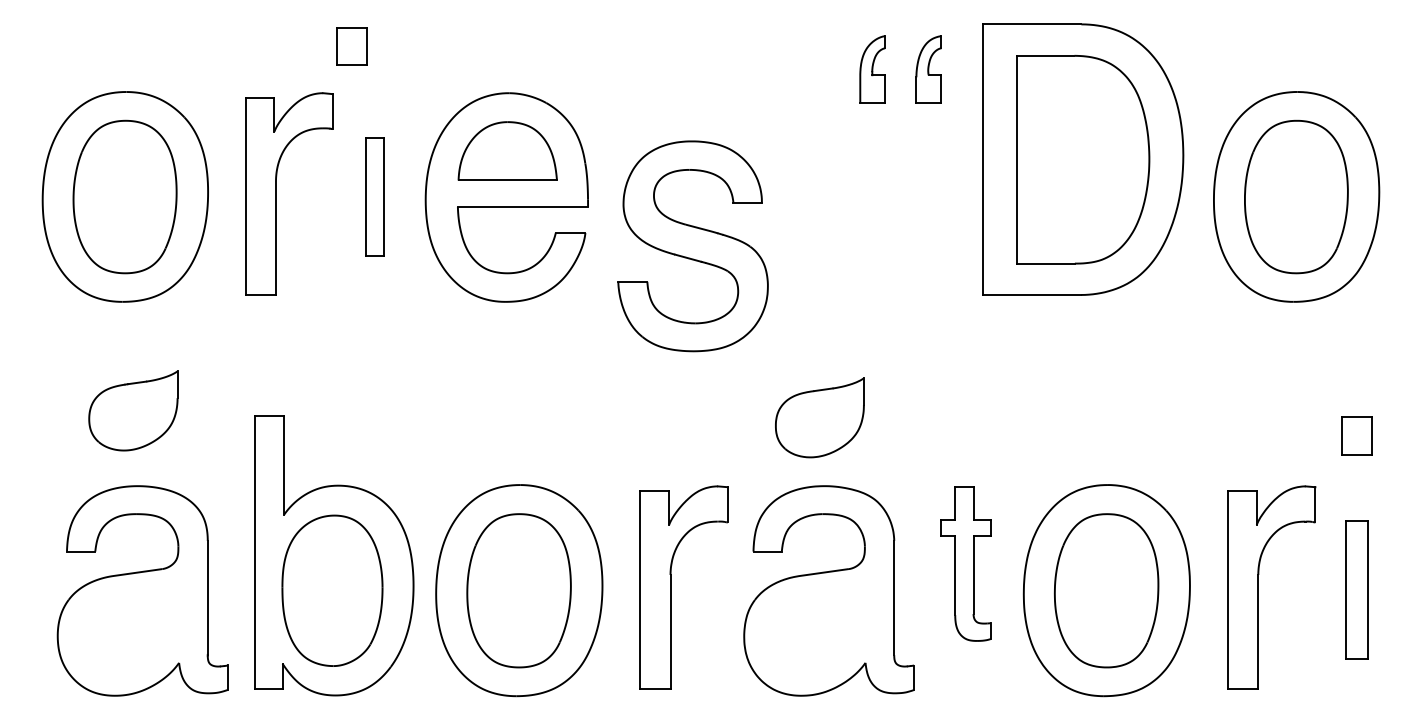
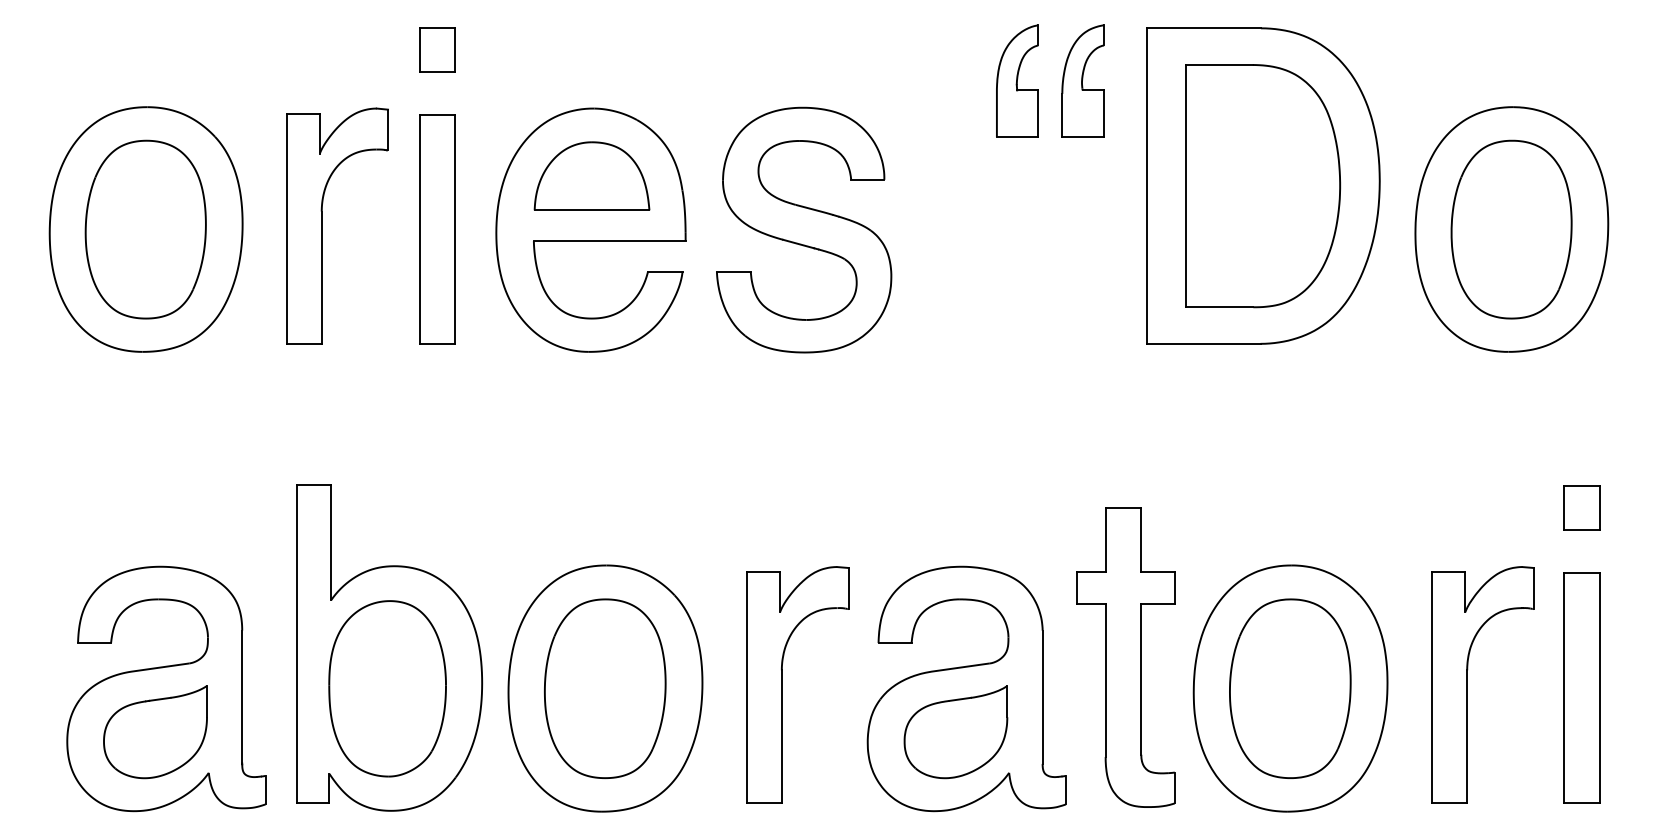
part: (352, 45) -> (437, 49), moved
part: (872, 69) -> (1017, 80), size x1.43
part: (928, 69) -> (1082, 80), size x1.43
part: (375, 196) -> (437, 229), size x1.67
part: (693, 245) -> (804, 229), moved
part: (133, 411) -> (155, 732), moved
part: (819, 418) -> (955, 732), moved
part: (965, 563) -> (1125, 657), size x1.67
part: (1356, 589) -> (1581, 687), size x1.43

